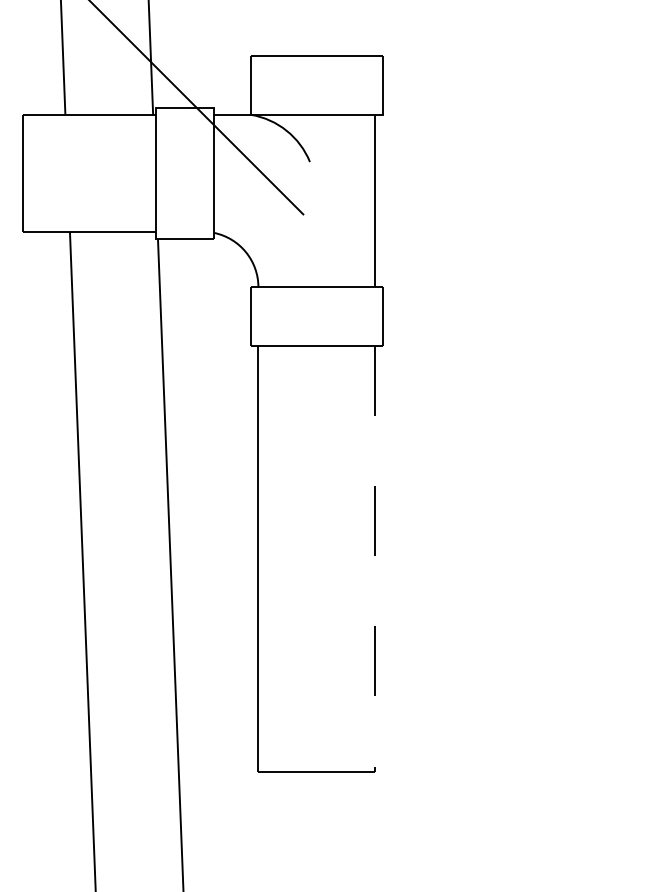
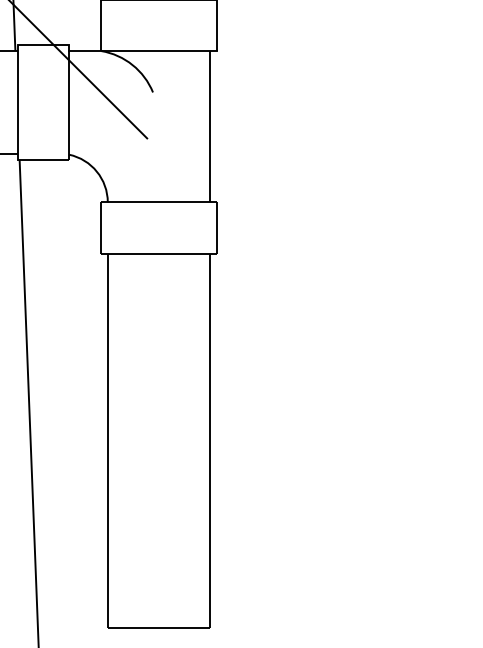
line: (375, 559) -> (210, 441), dashed -> solid

